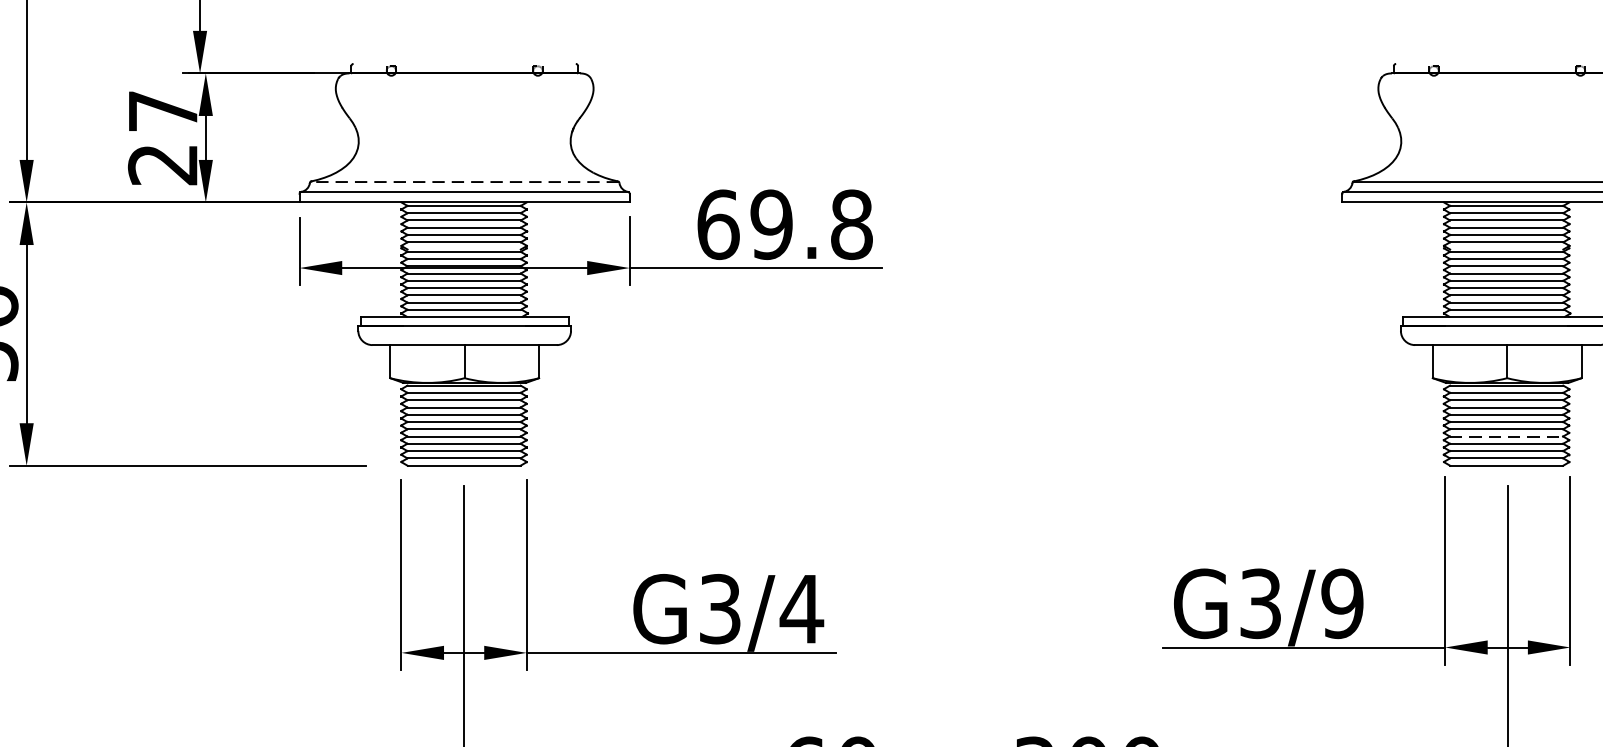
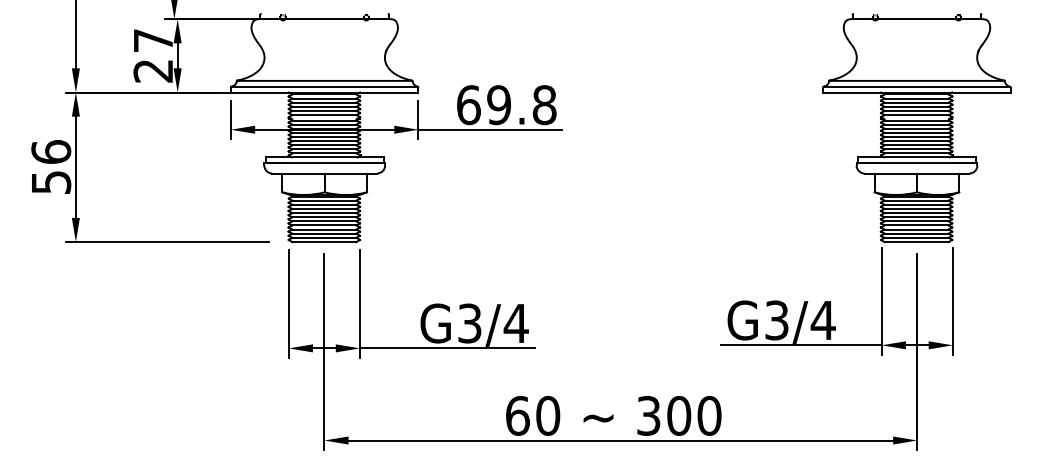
line: (464, 181) -> (324, 80), dashed -> solid
line: (1508, 436) -> (917, 225), dashed -> solid
text: (1340, 603) -> (822, 320), G3/9 -> G3/4

